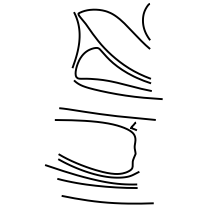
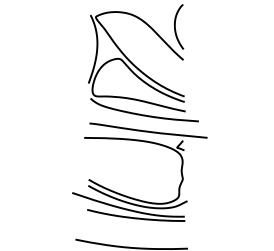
part: (91, 167) -> (129, 196), moved

